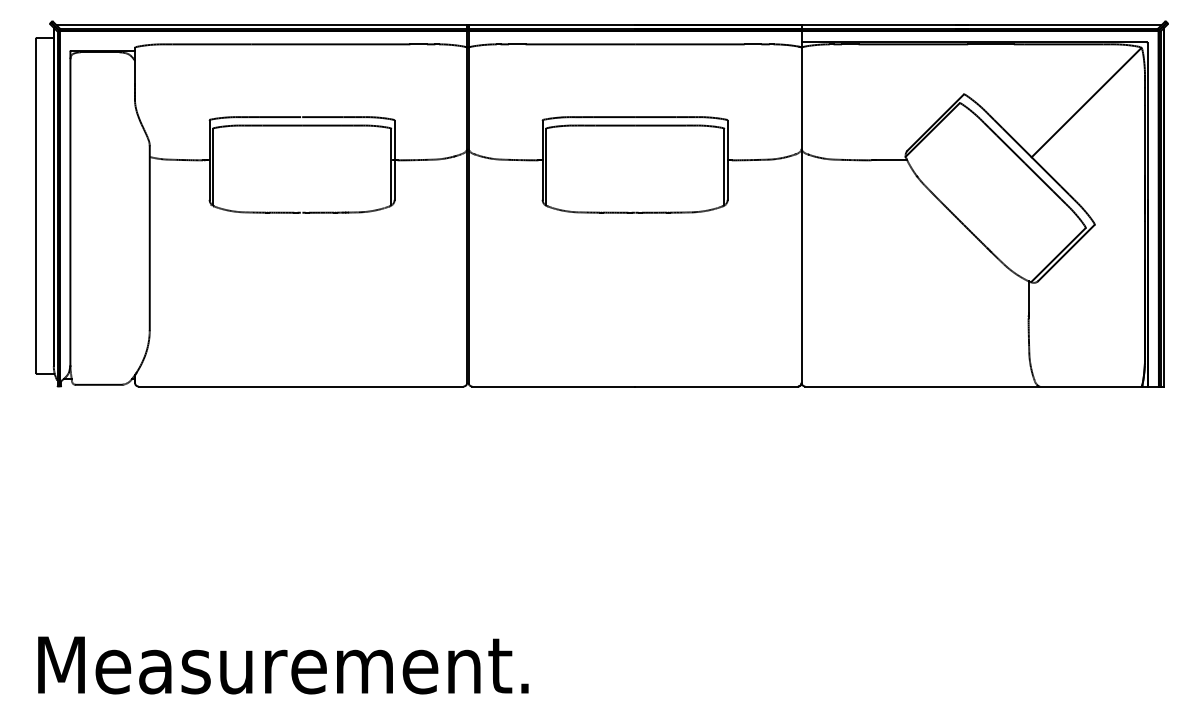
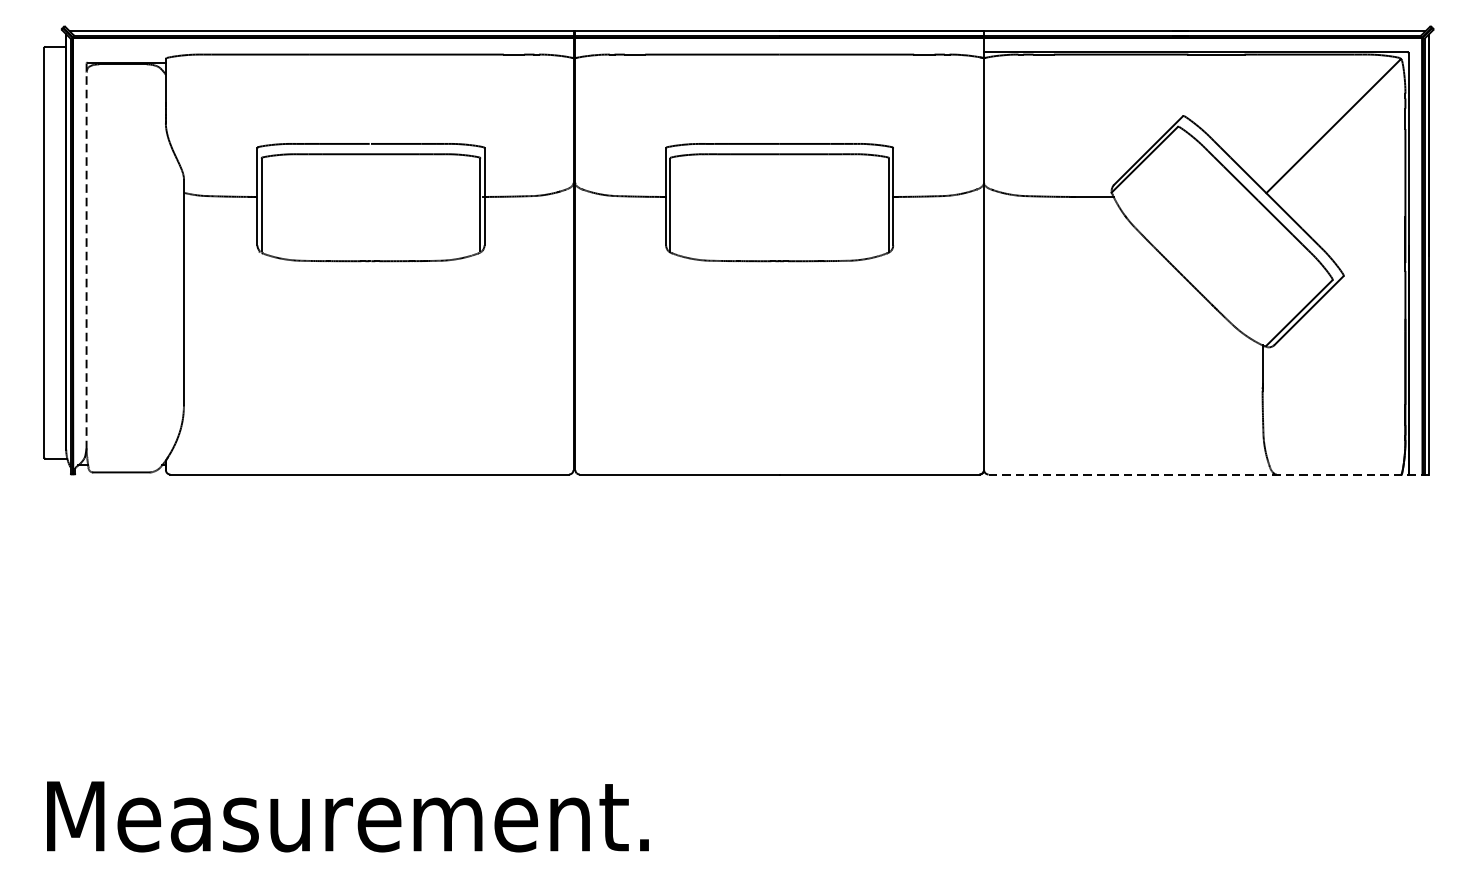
line: (70, 208) -> (86, 256), solid -> dashed
line: (985, 386) -> (1209, 474), solid -> dashed

